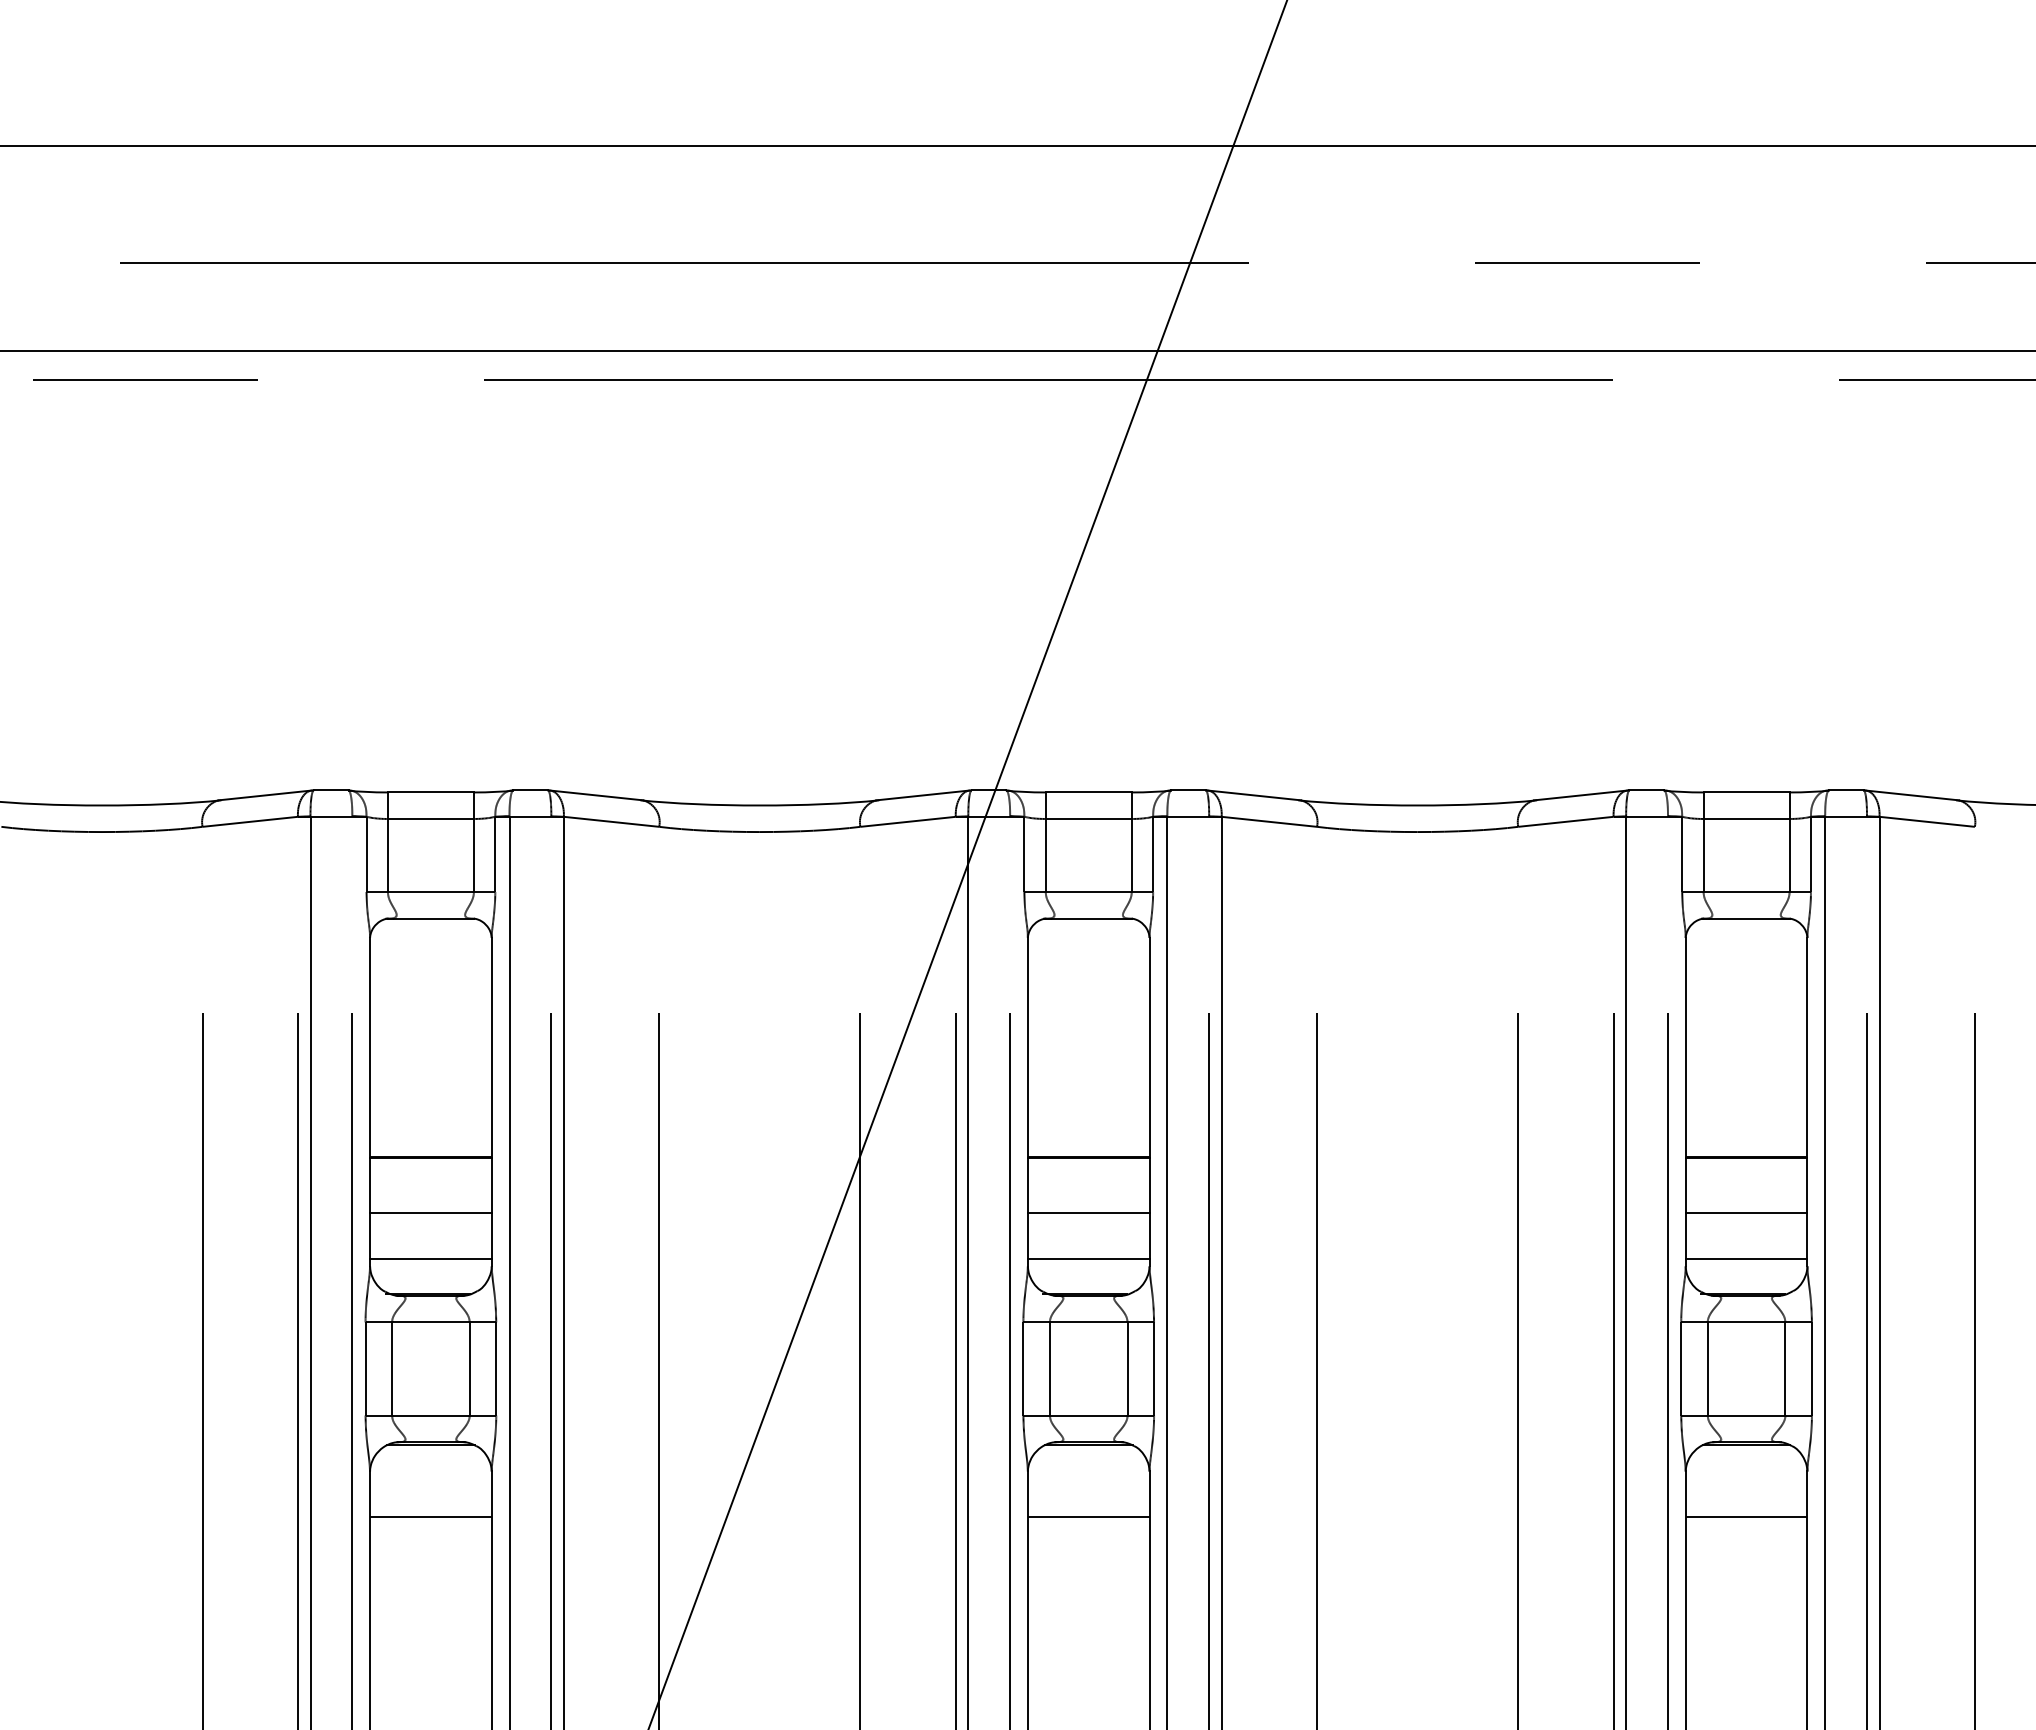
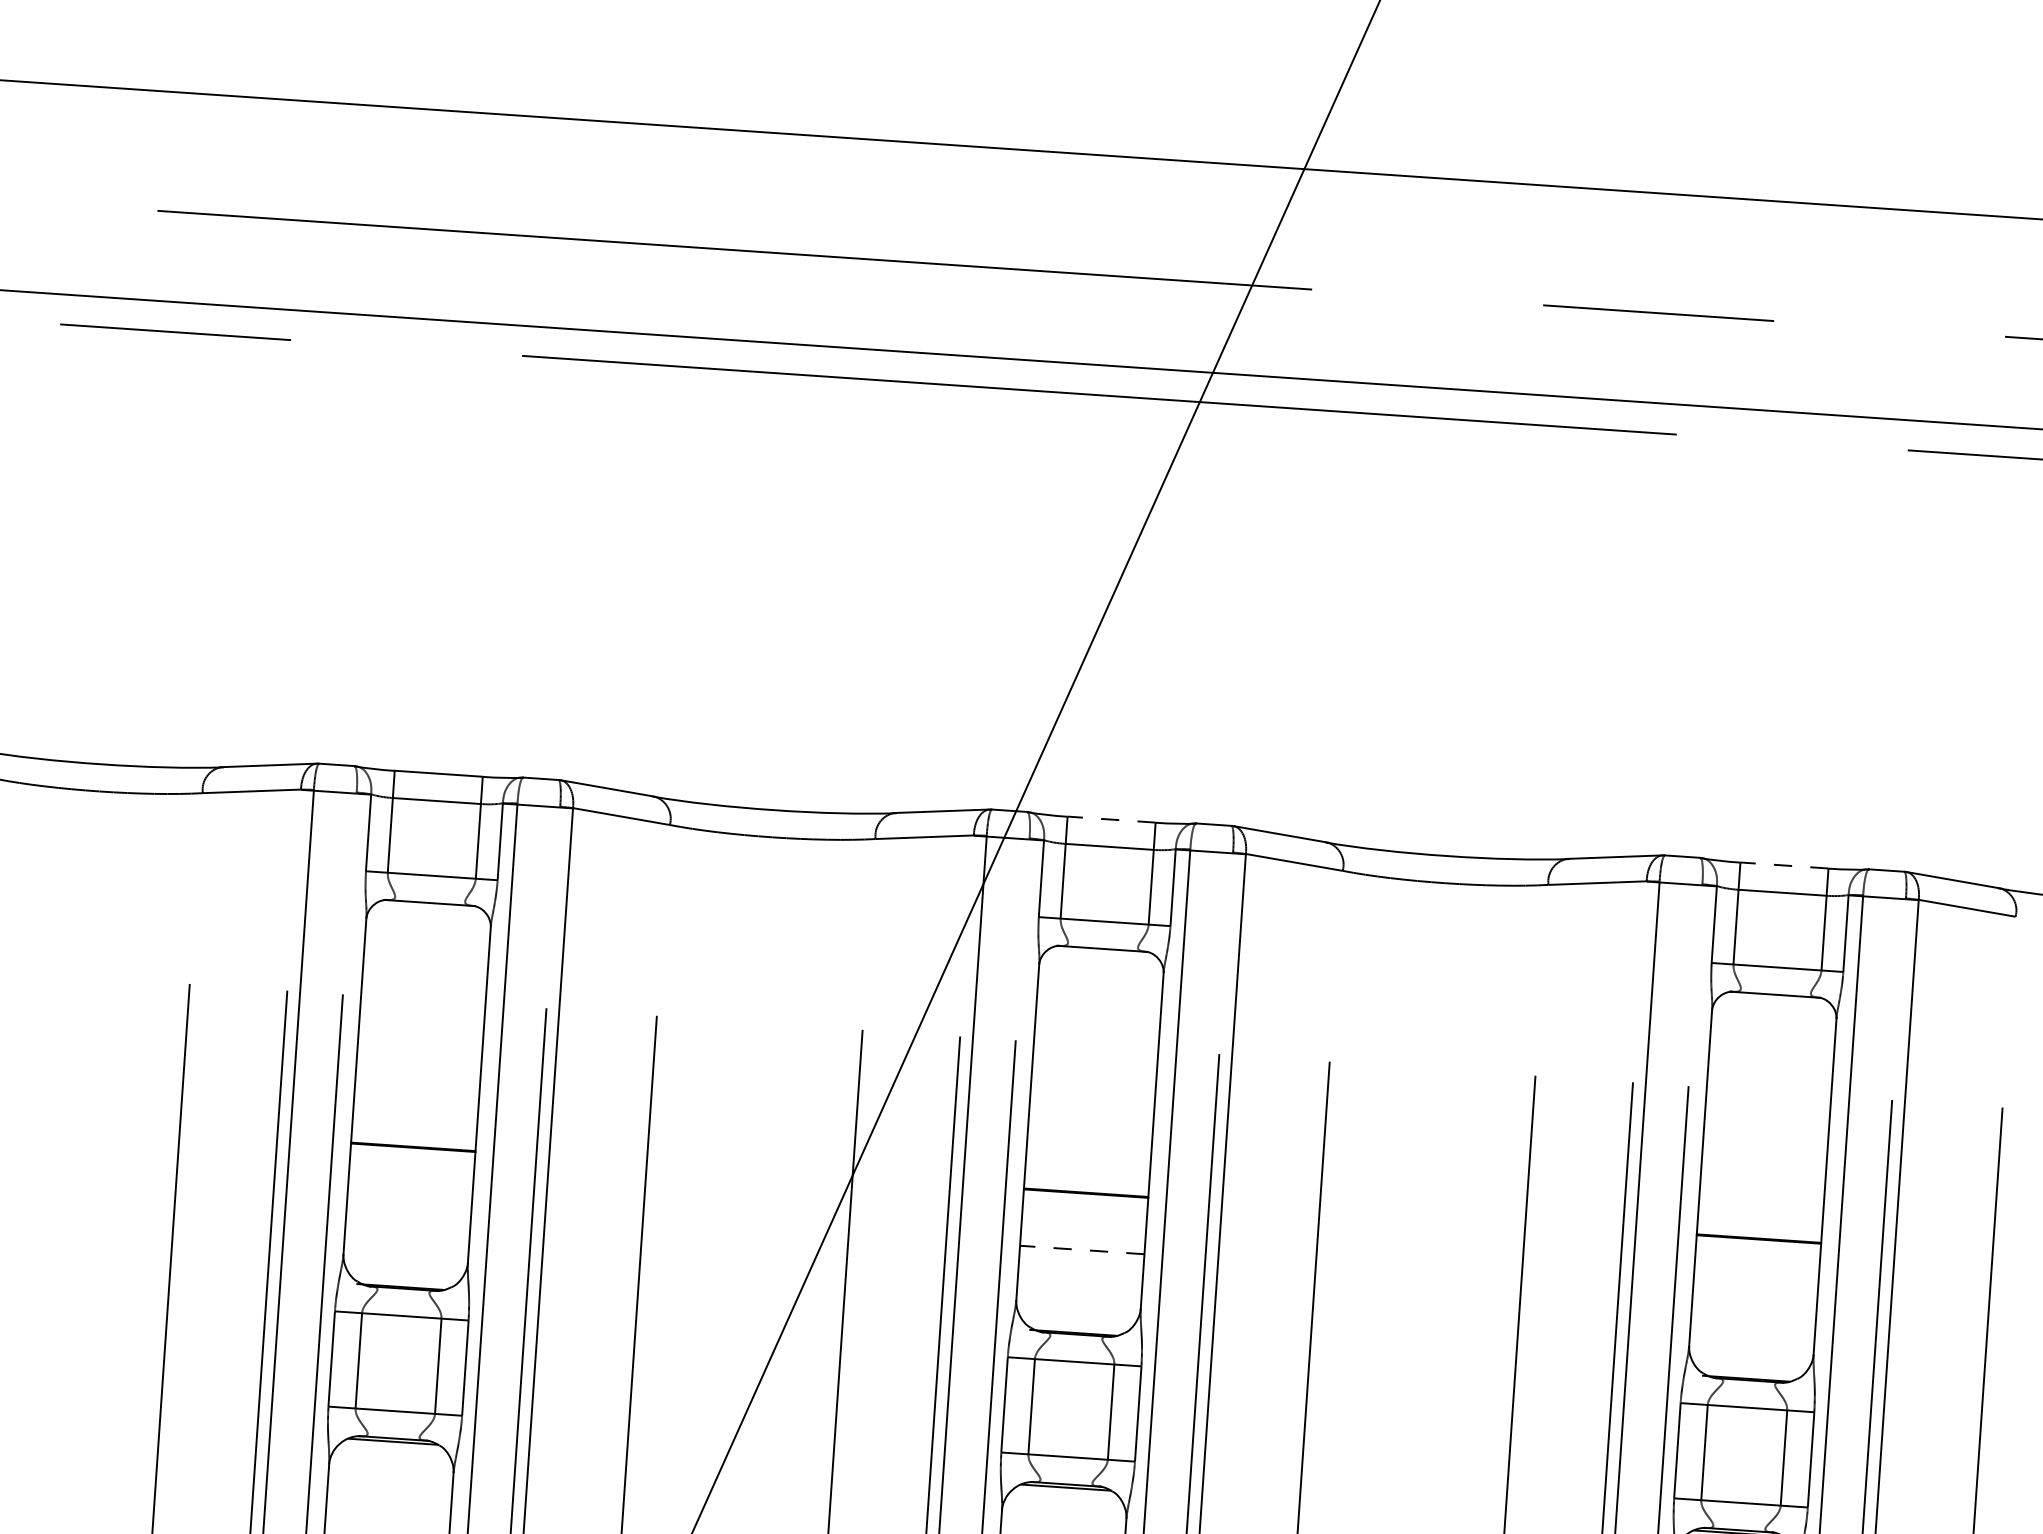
line: (1088, 792) -> (1111, 819), solid -> dashed
line: (1746, 792) -> (1784, 865), solid -> dashed
line: (430, 1213) -> (408, 1204), removed
line: (1088, 1213) -> (1081, 1250), solid -> dashed
line: (1746, 1213) -> (1755, 1296), removed
line: (430, 1258) -> (405, 1250), removed
line: (1088, 1258) -> (1078, 1296), removed
line: (1746, 1258) -> (1751, 1342), removed
line: (430, 1516) -> (387, 1514), removed

